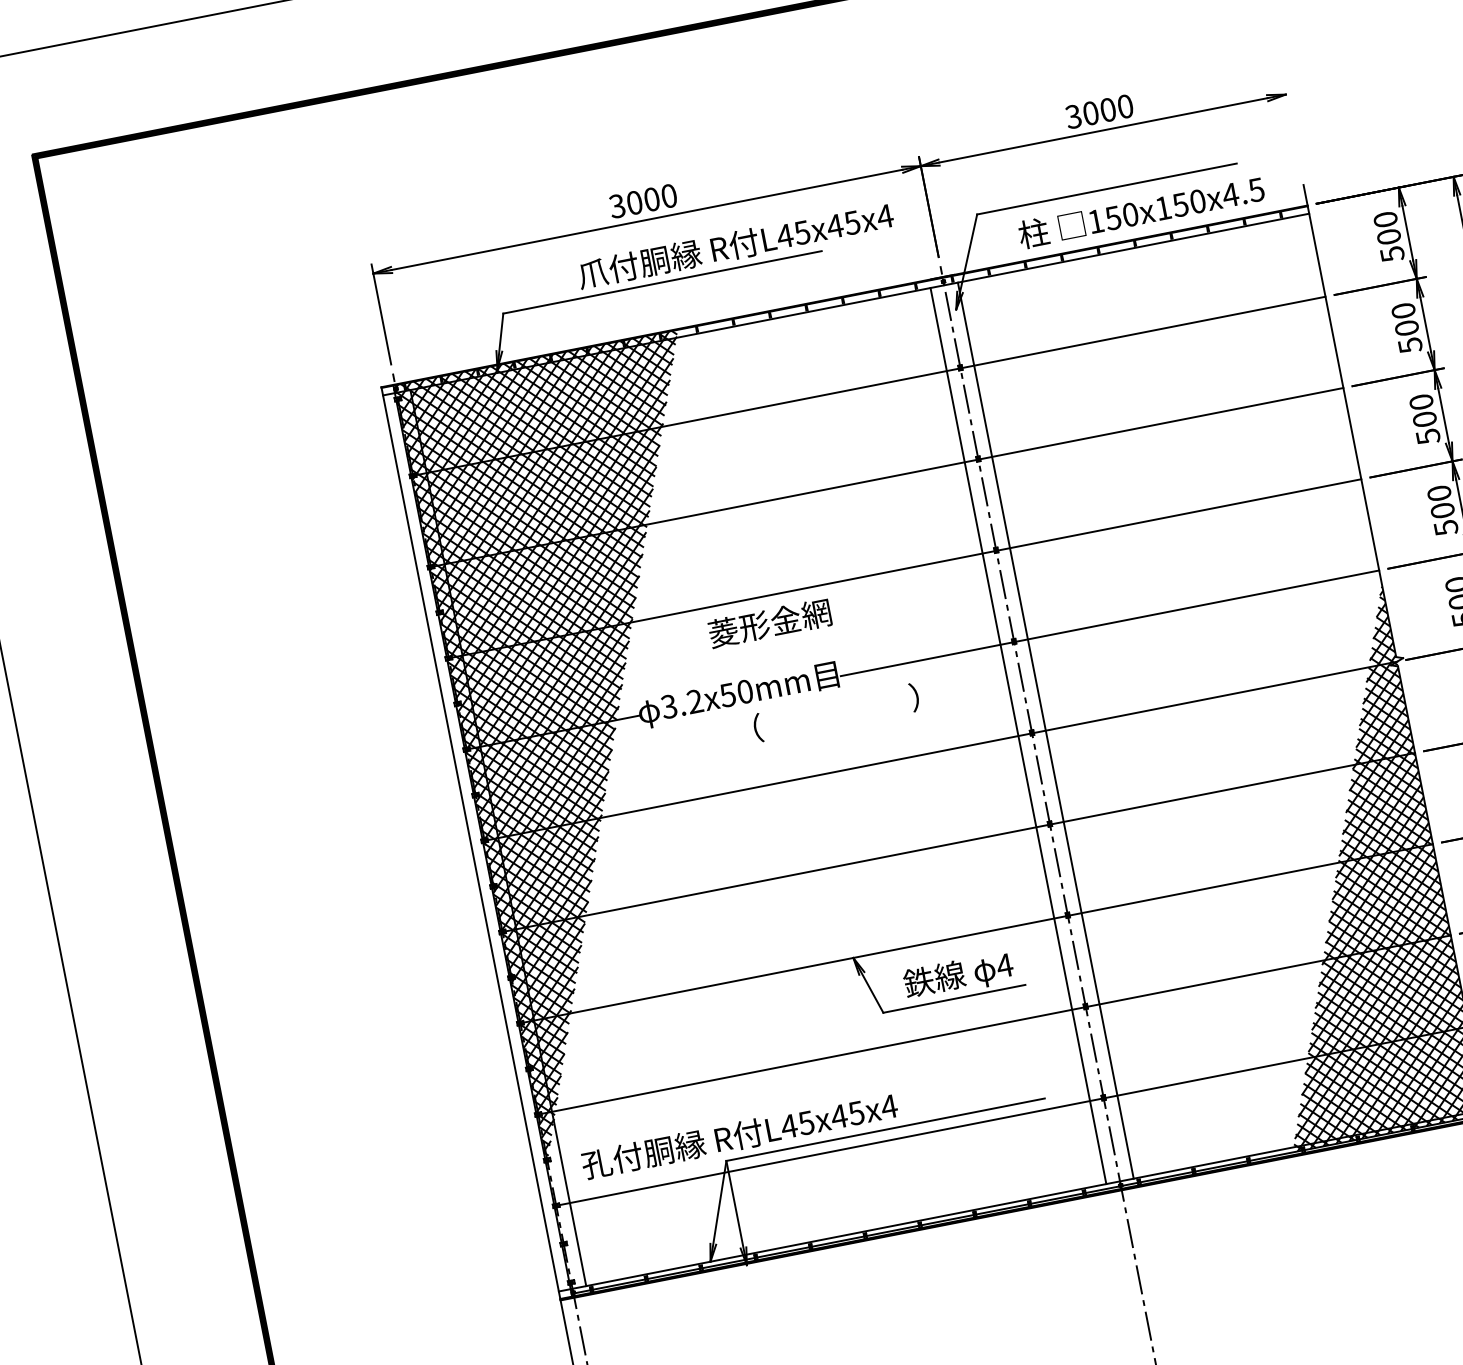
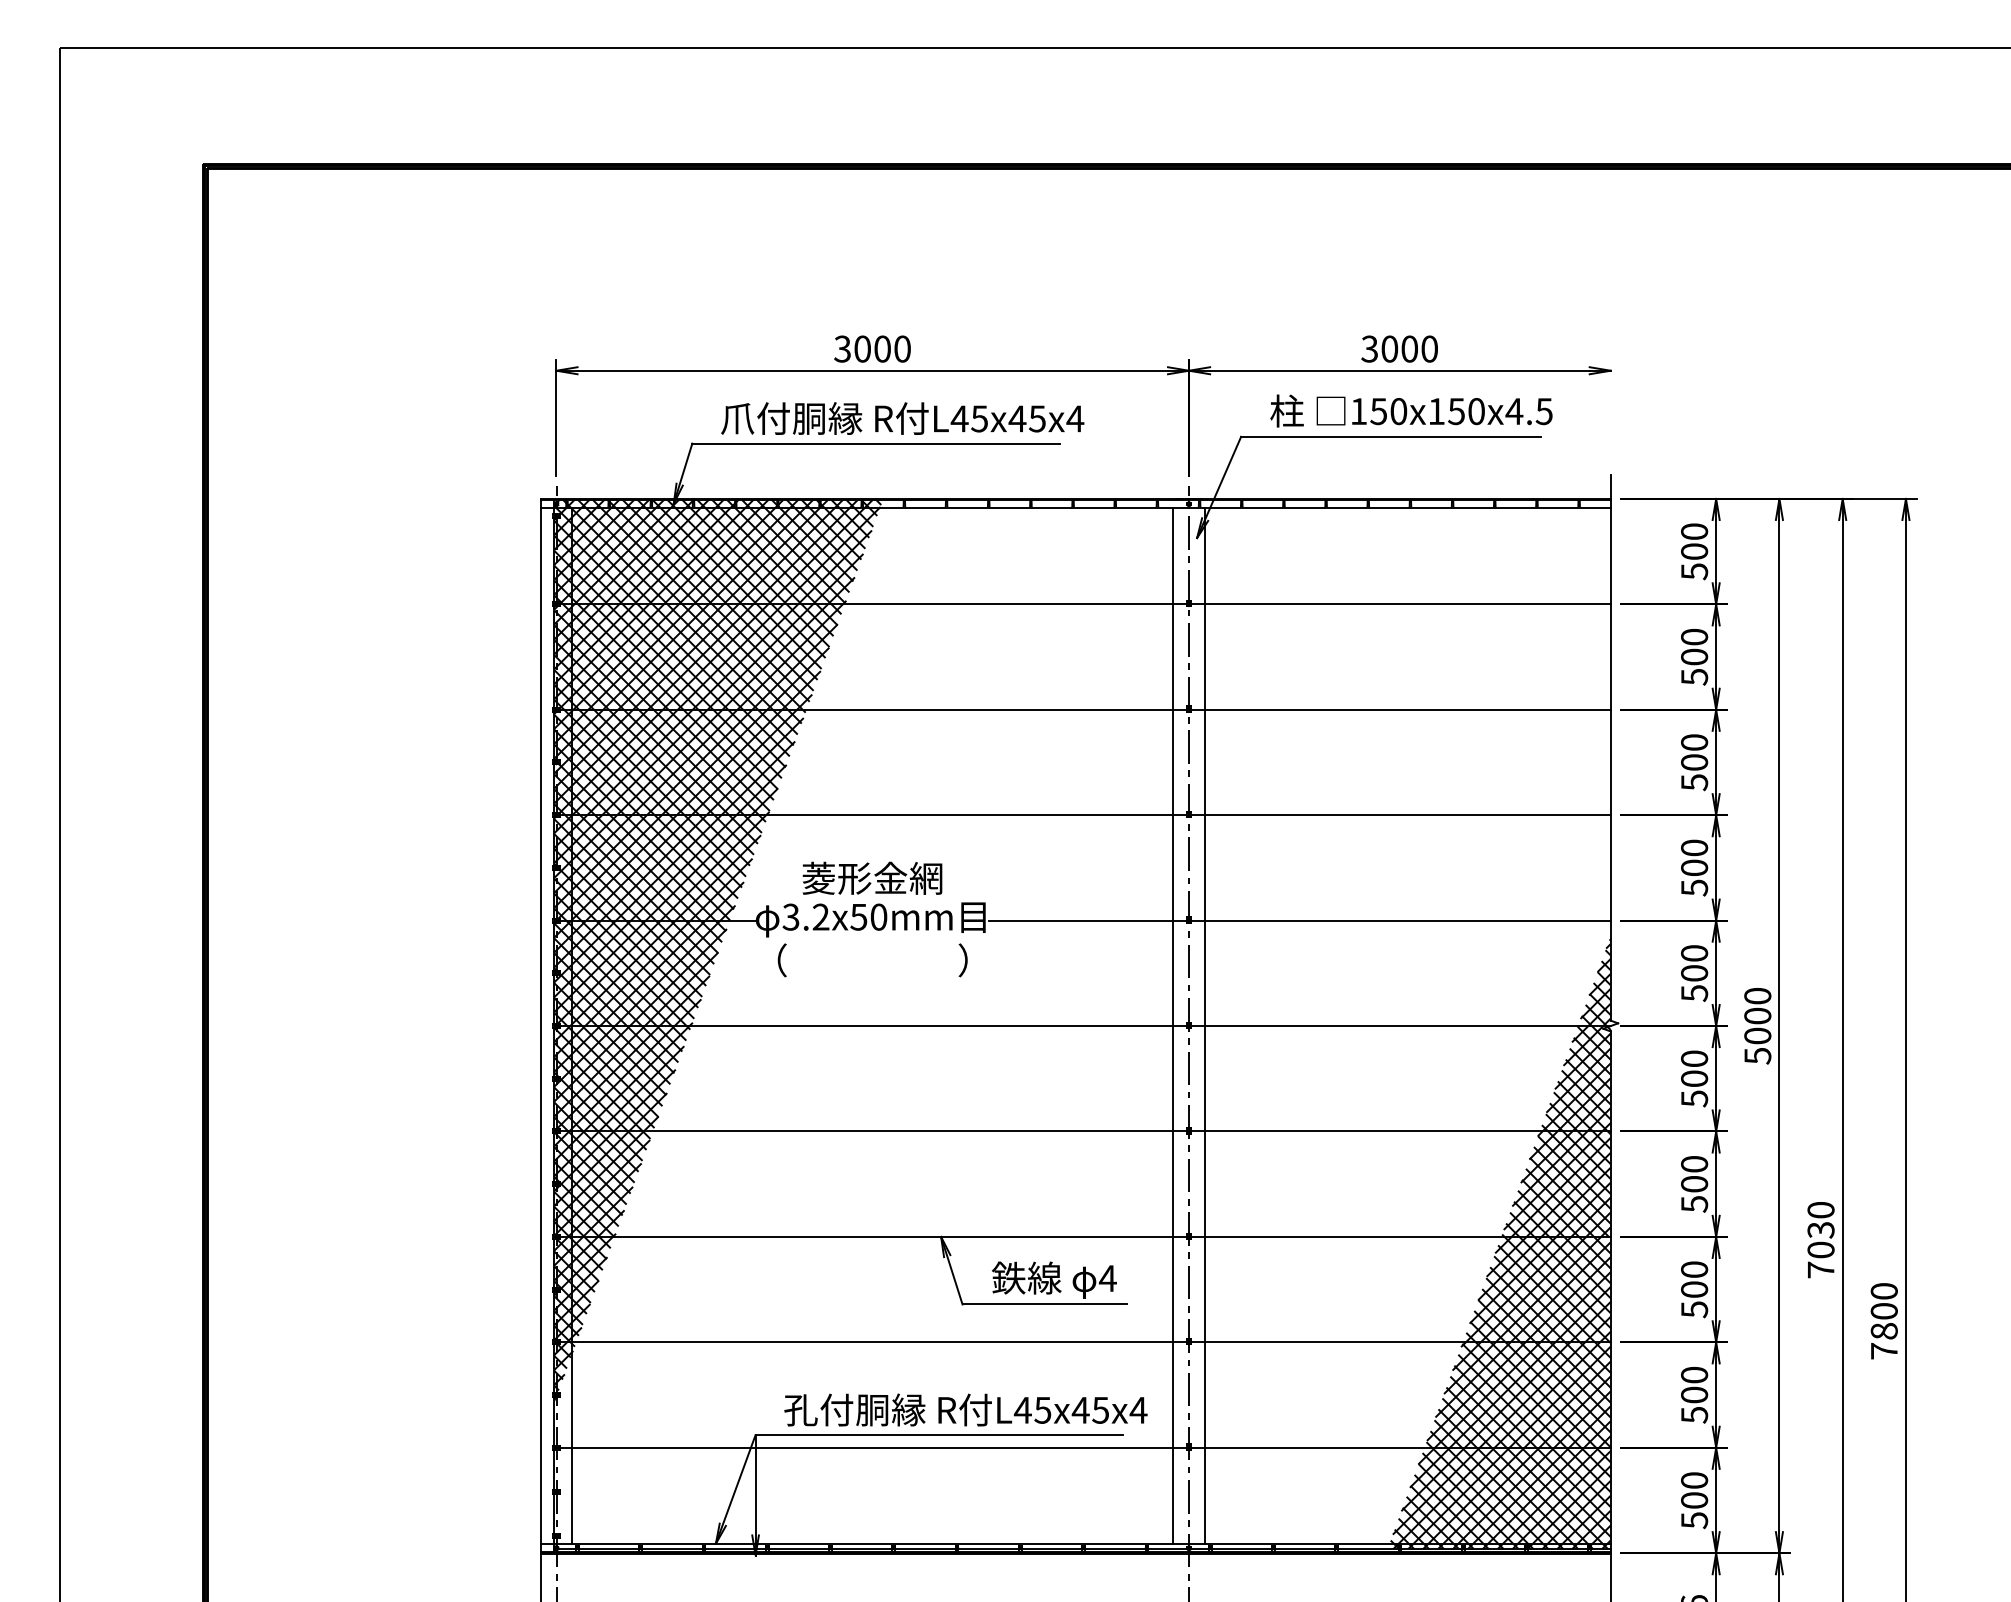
text: (1141, 211) -> (1411, 410), moved
text: (735, 245) -> (902, 418), moved
text: (769, 622) -> (872, 877), moved
text: (836, 712) -> (872, 960), moved
text: (739, 1135) -> (965, 1409), moved

